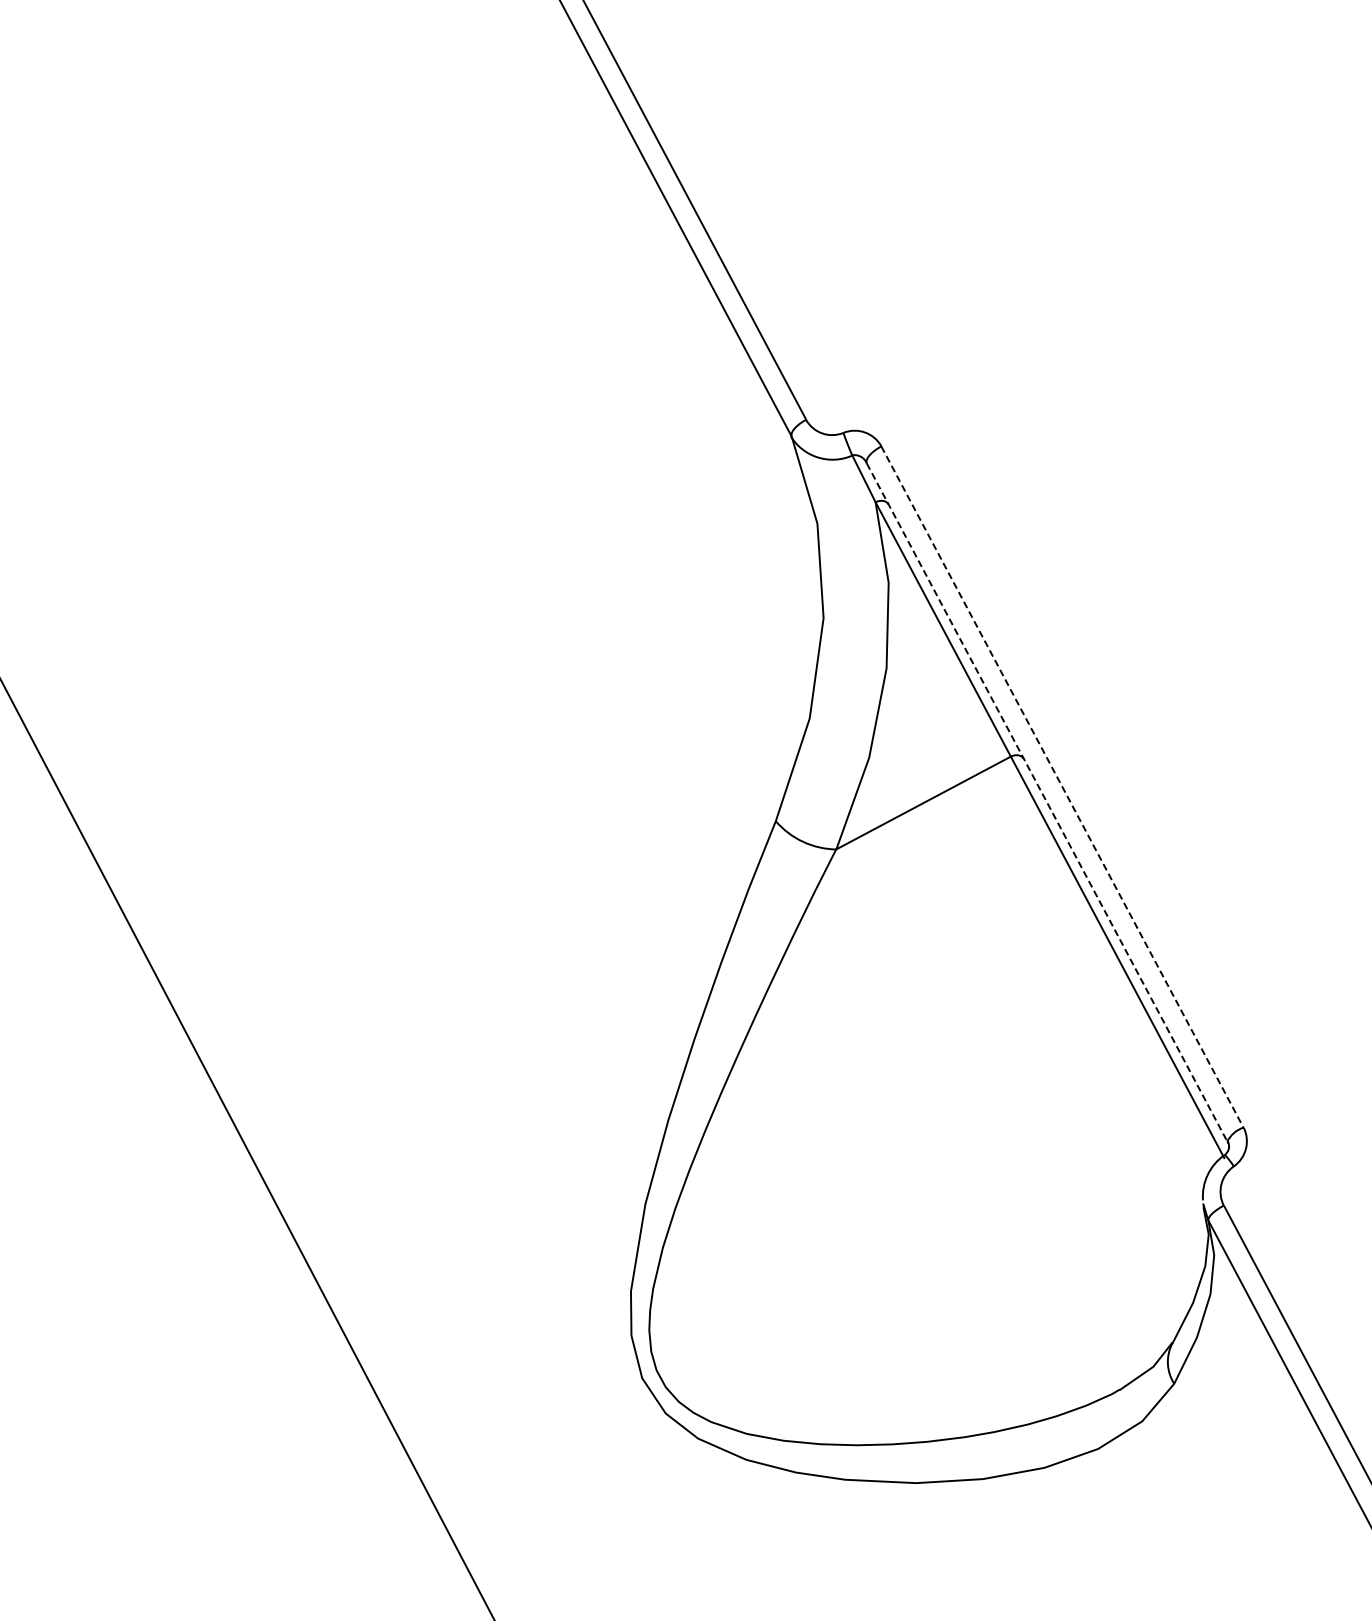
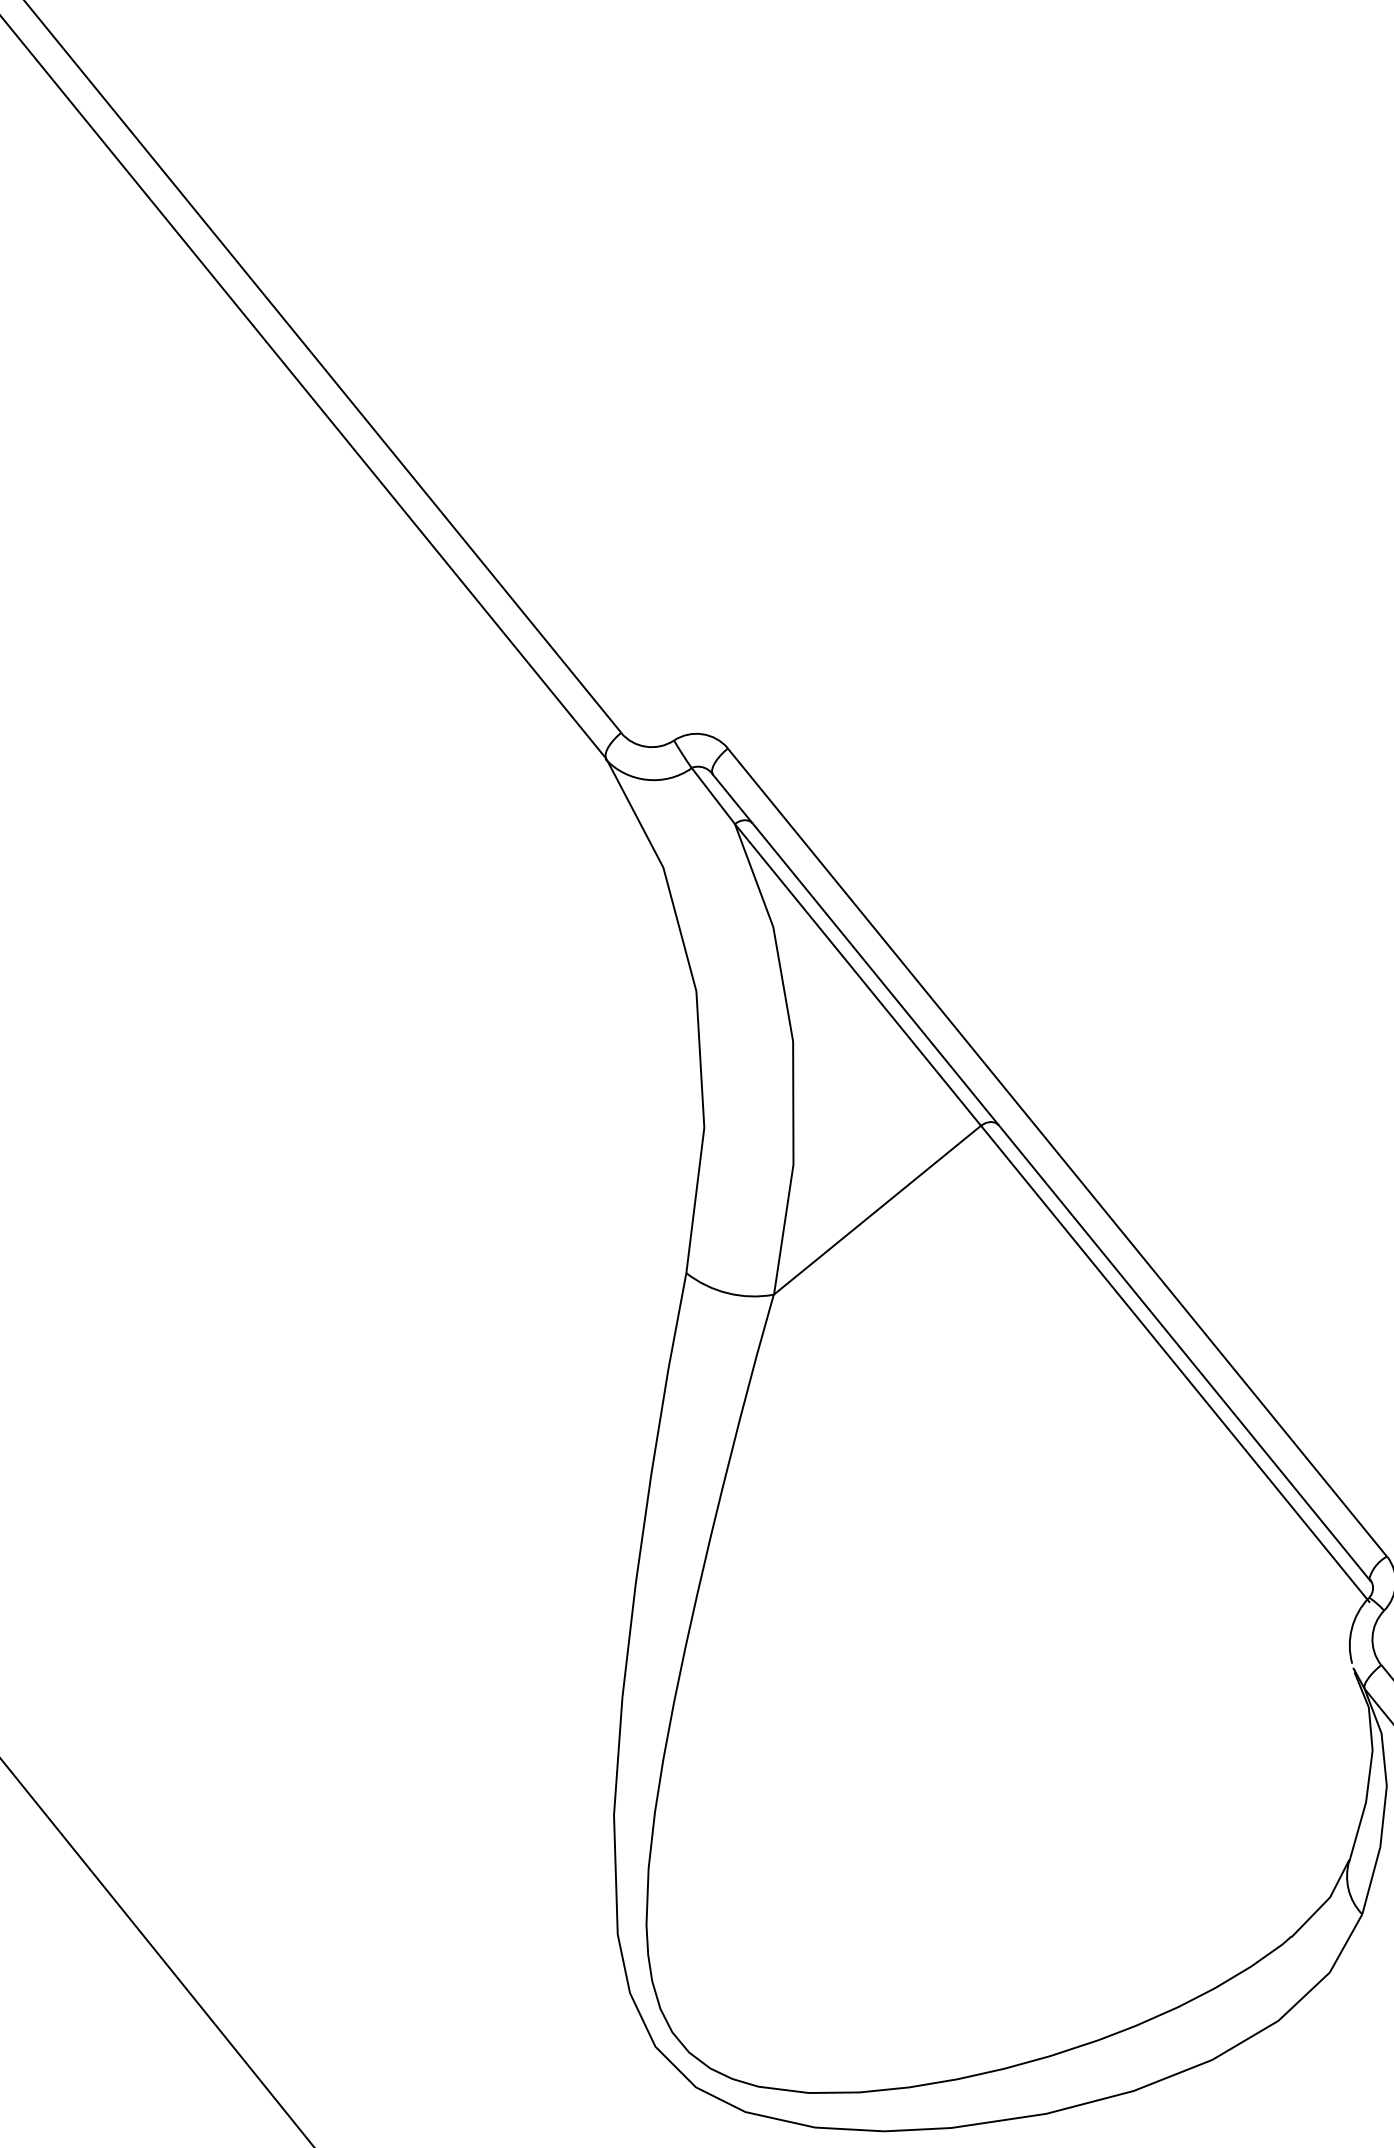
line: (1062, 787) -> (1057, 1153), dashed -> solid
line: (1047, 803) -> (1041, 1178), dashed -> solid

